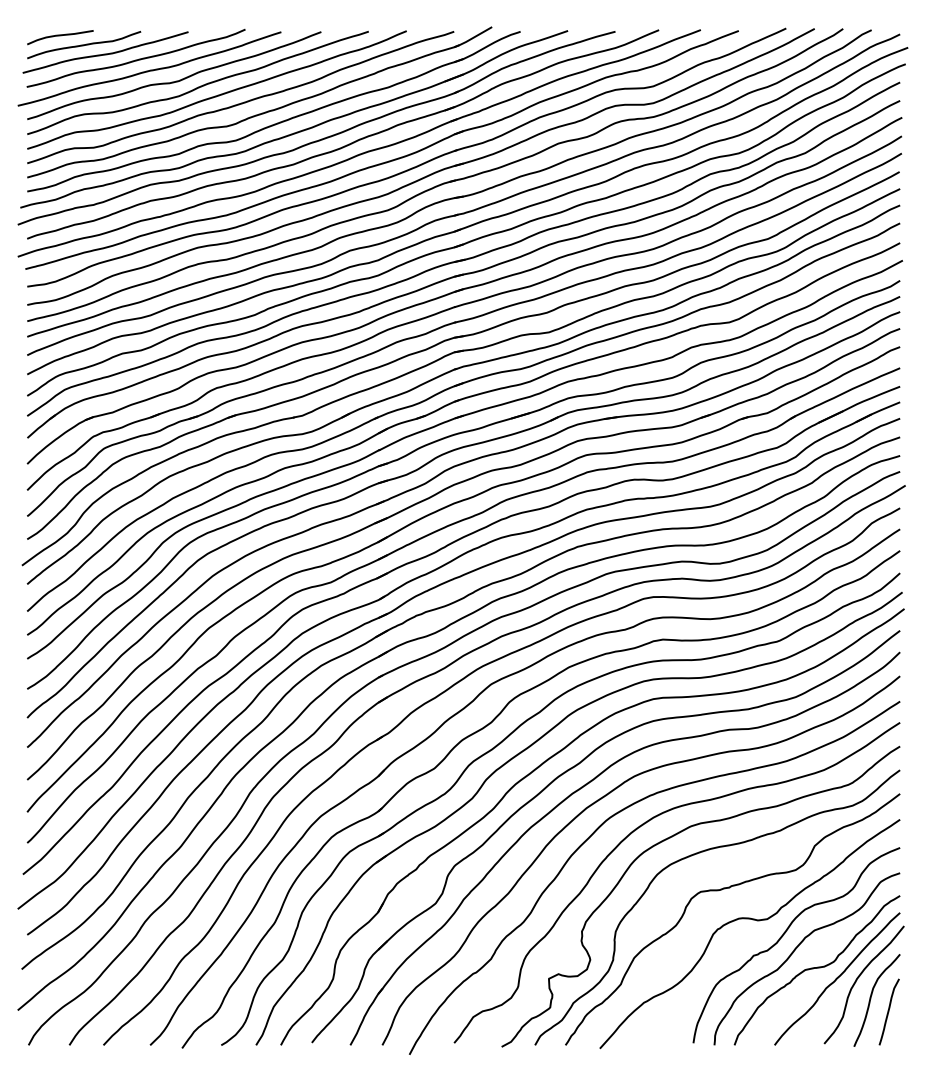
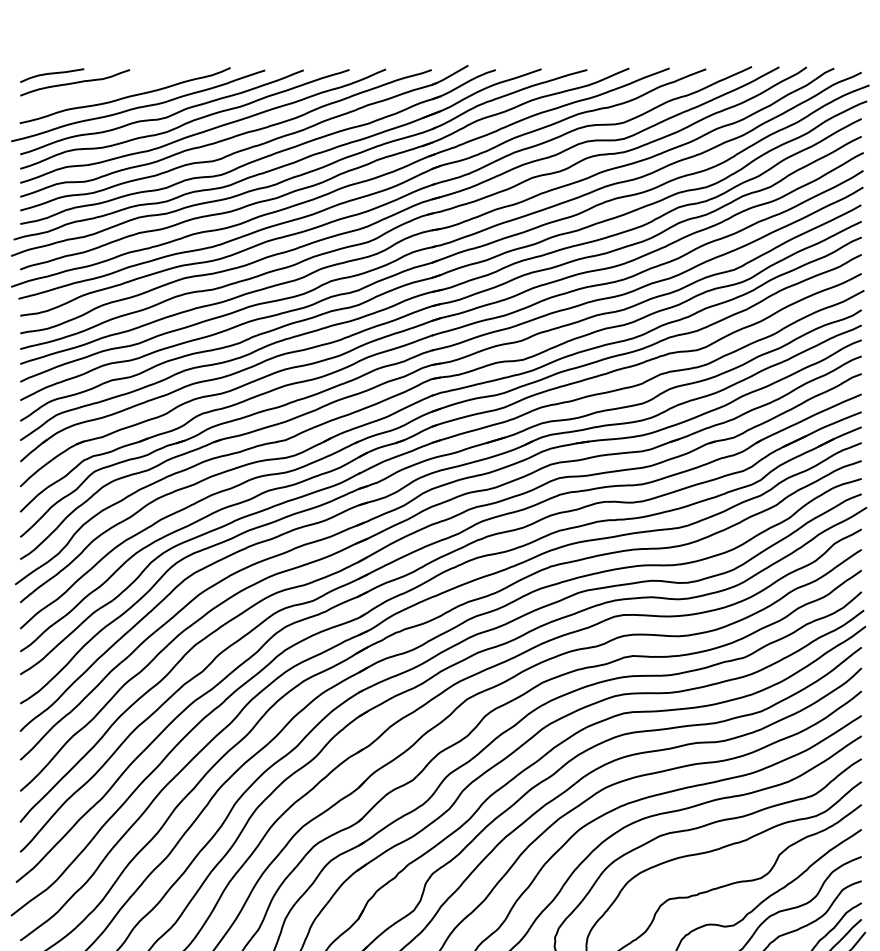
curve: (105, 53) -> (95, 90), removed

